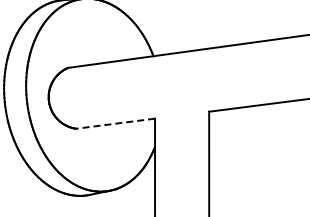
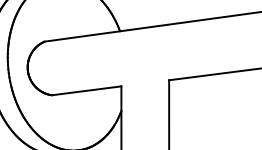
line: (115, 123) -> (86, 90), dashed -> solid

